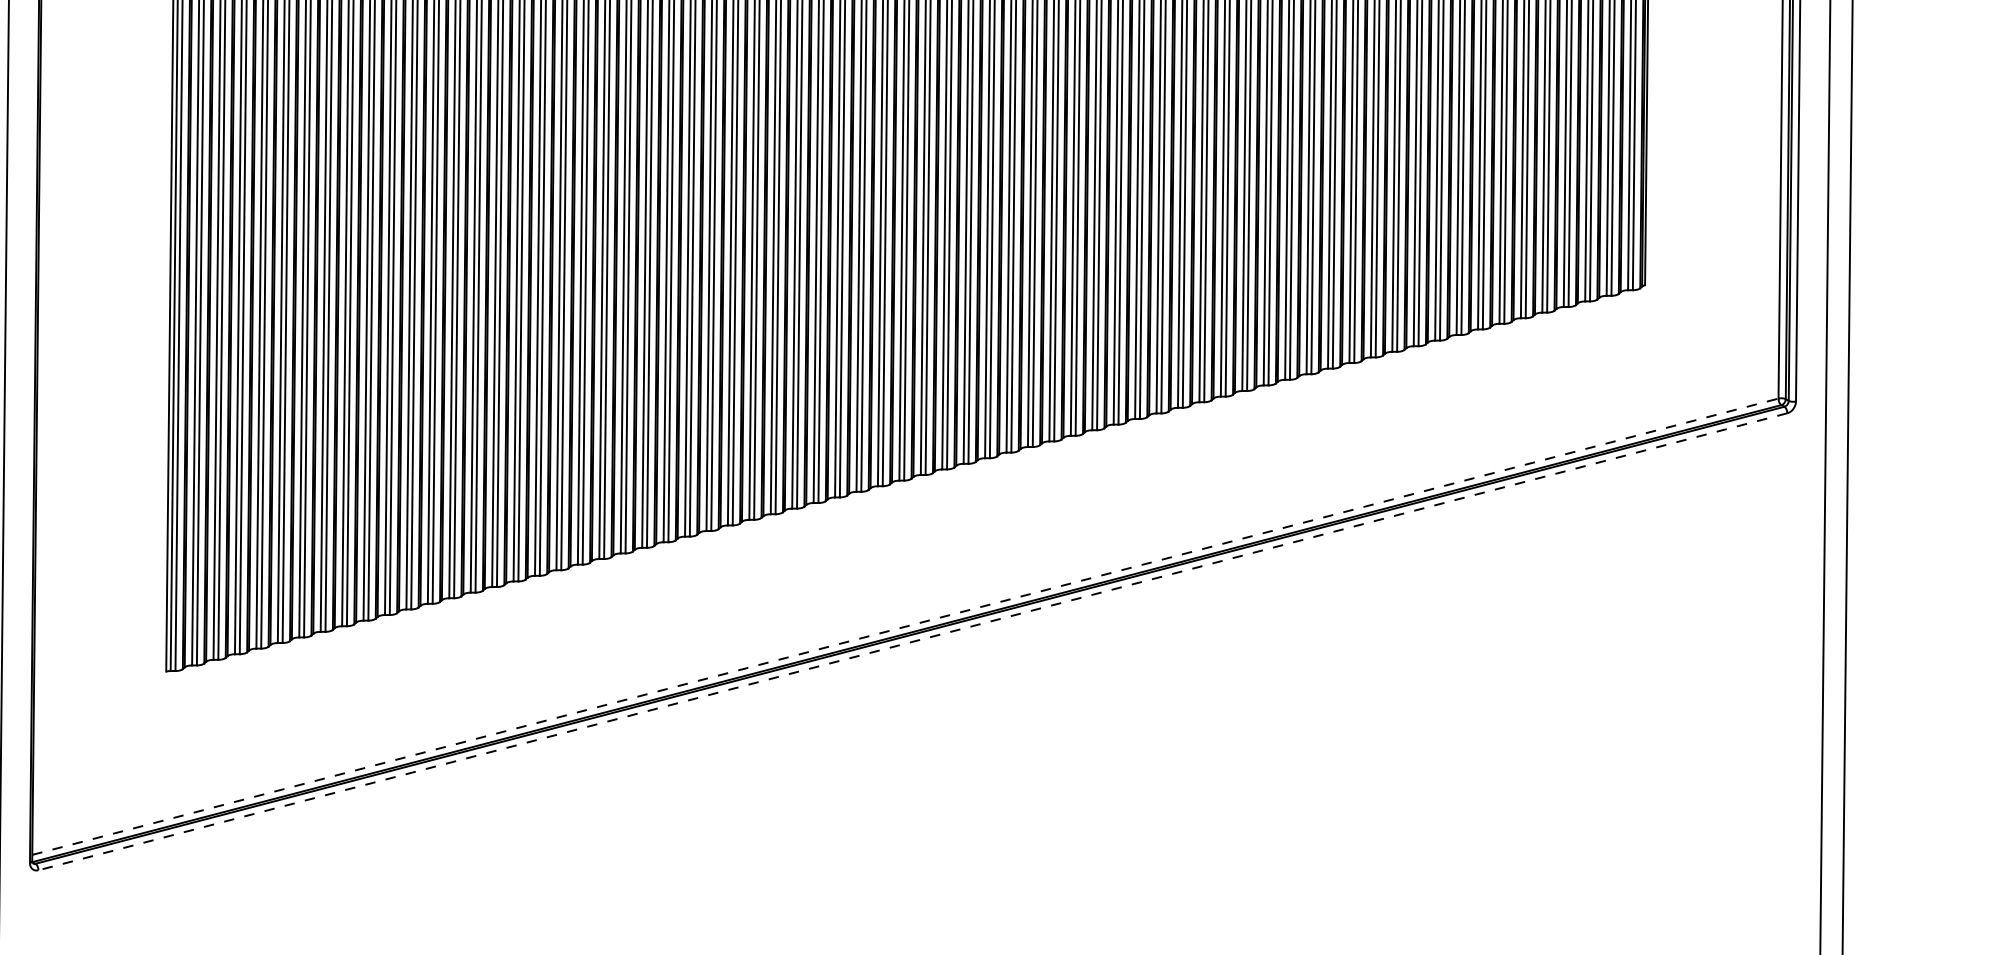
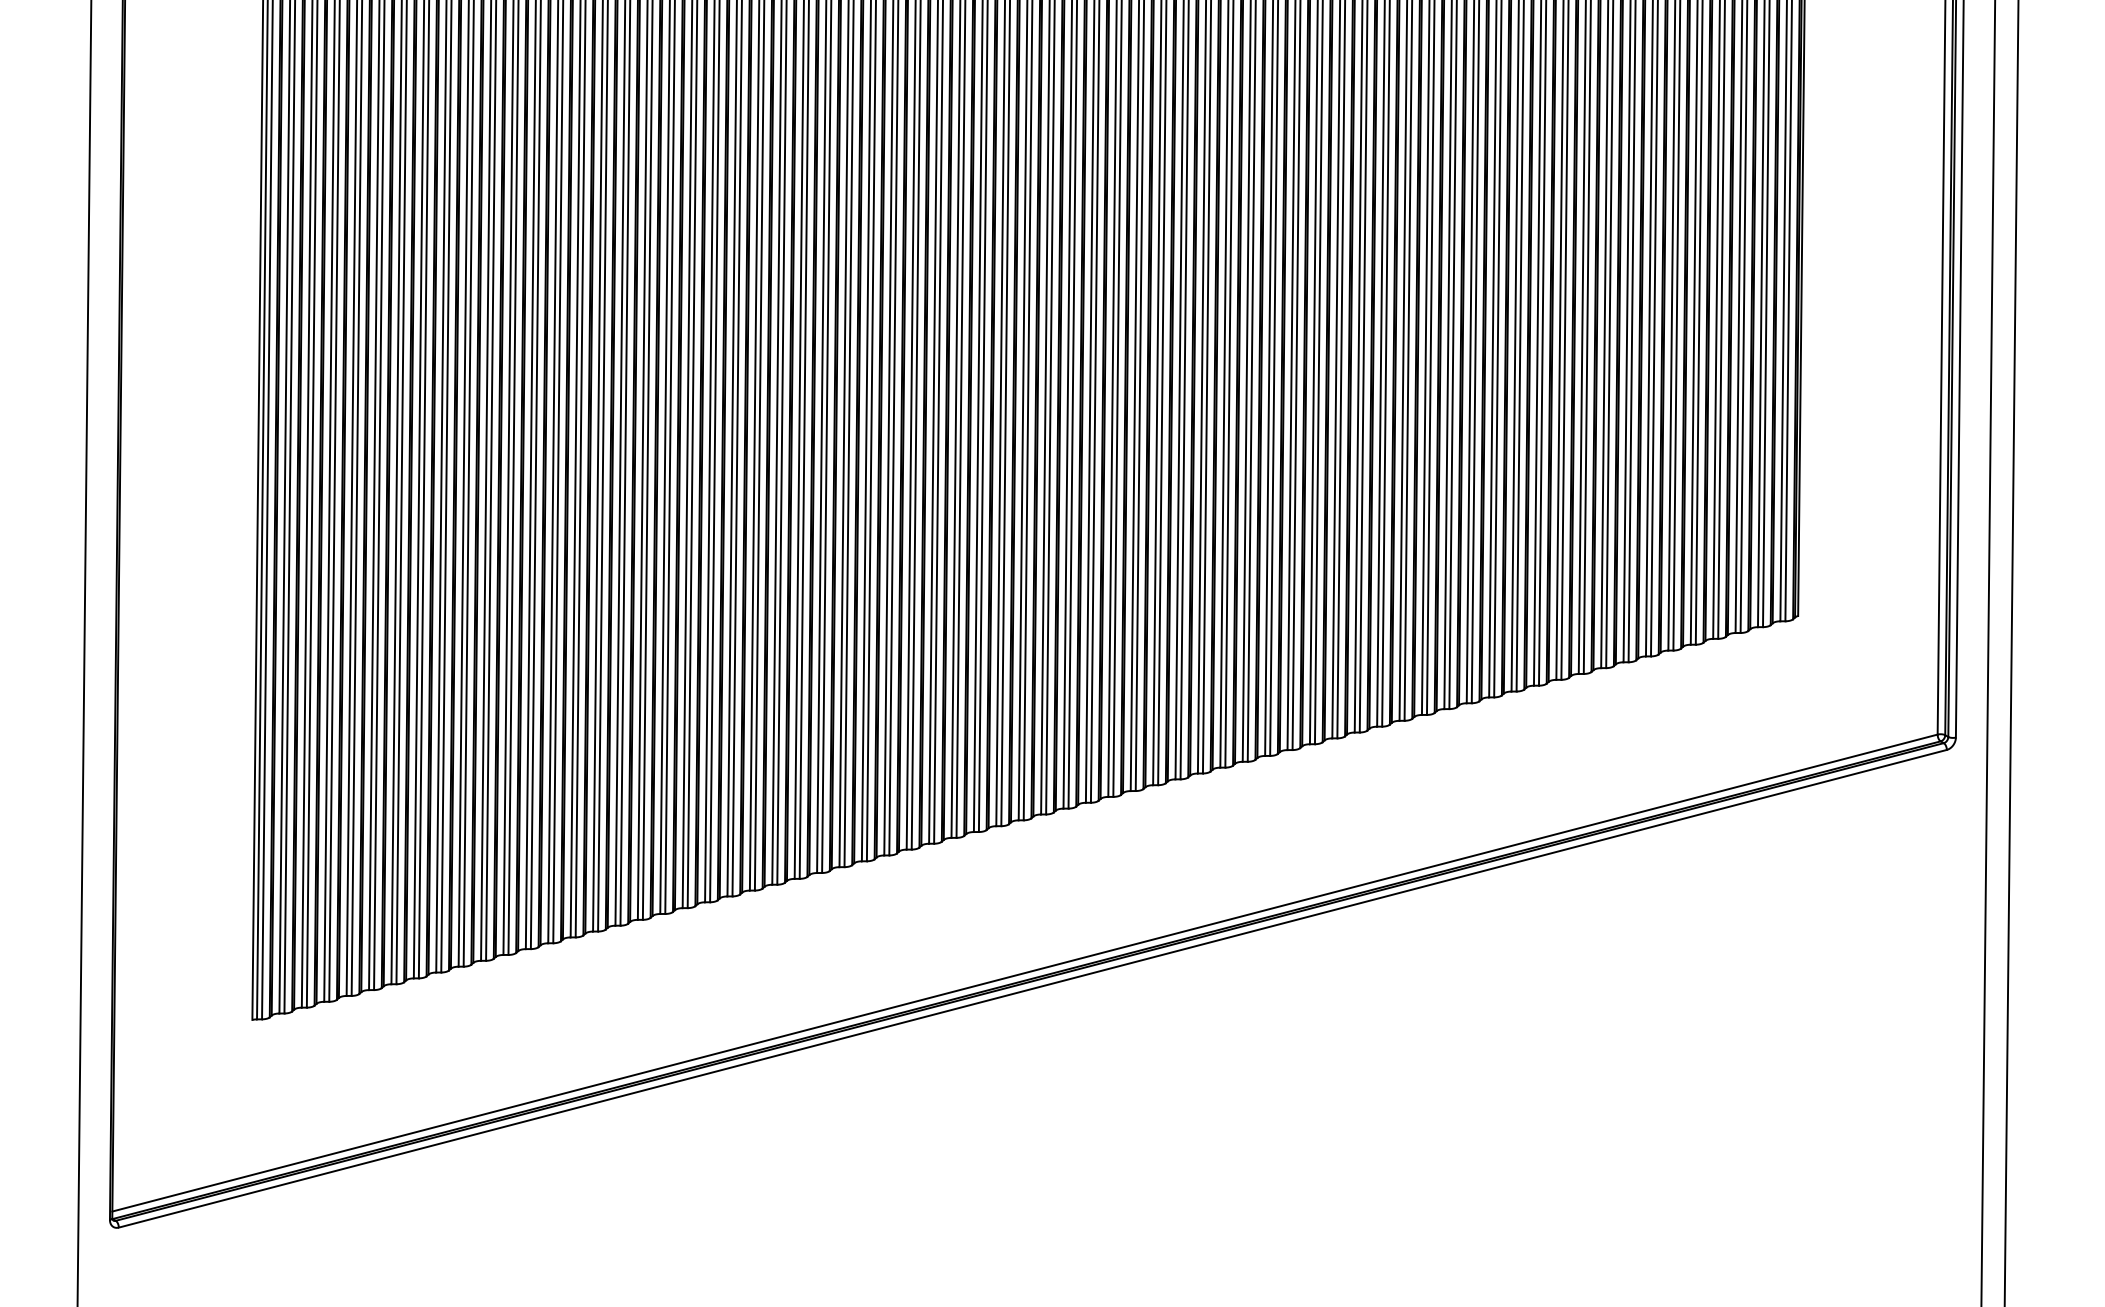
line: (905, 626) -> (1025, 972), dashed -> solid
line: (912, 641) -> (1032, 988), dashed -> solid

